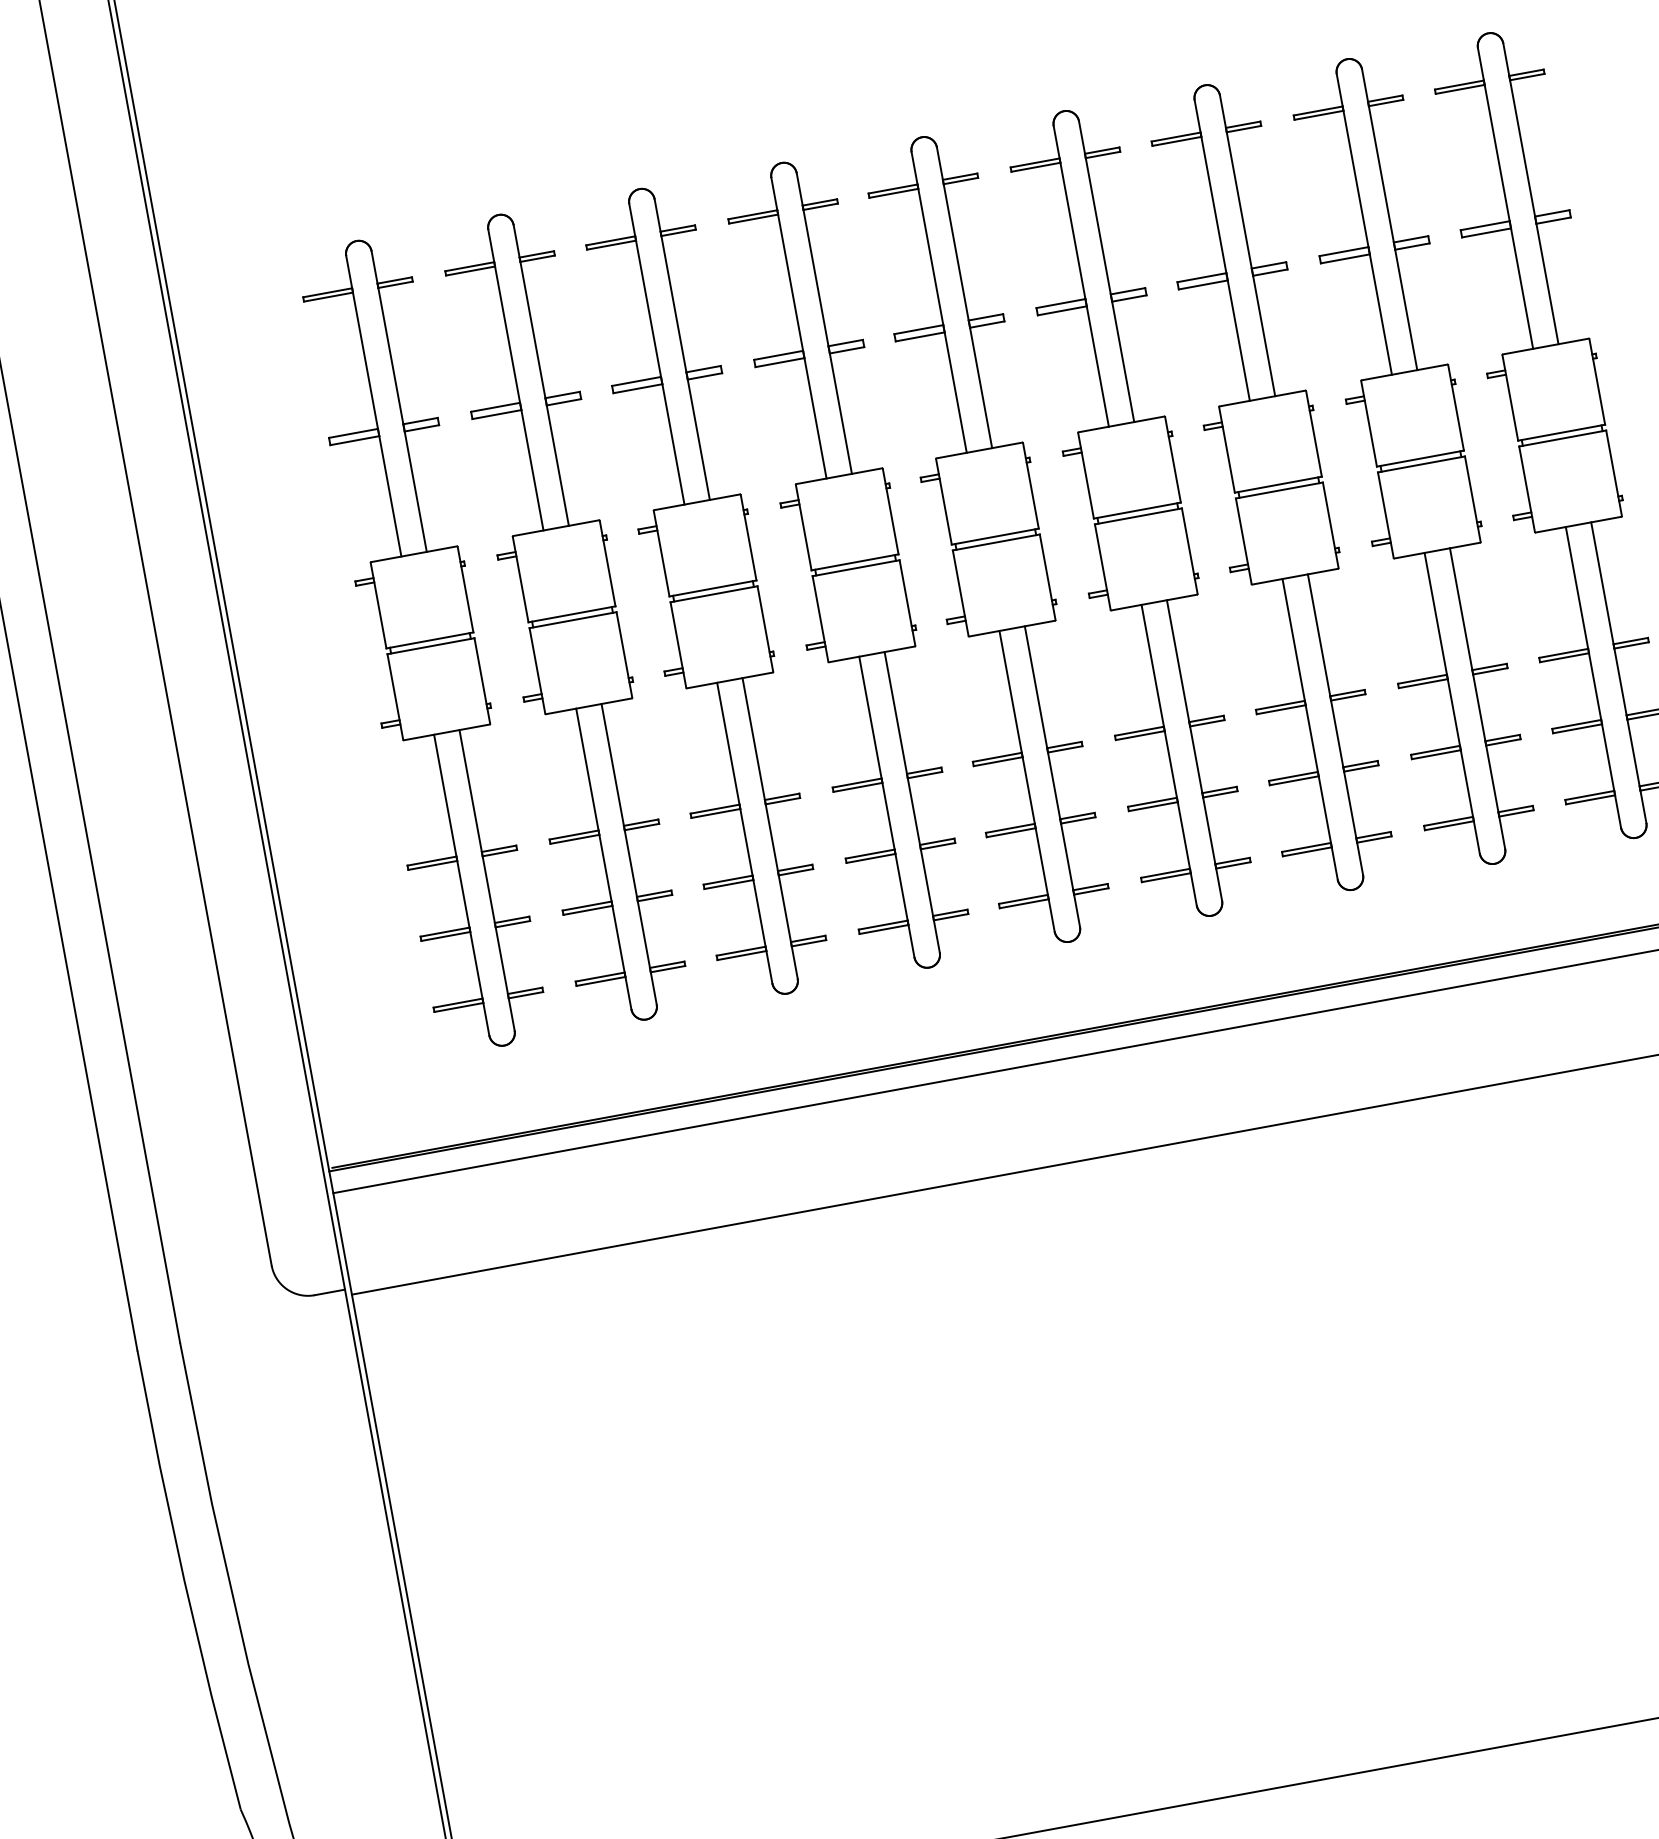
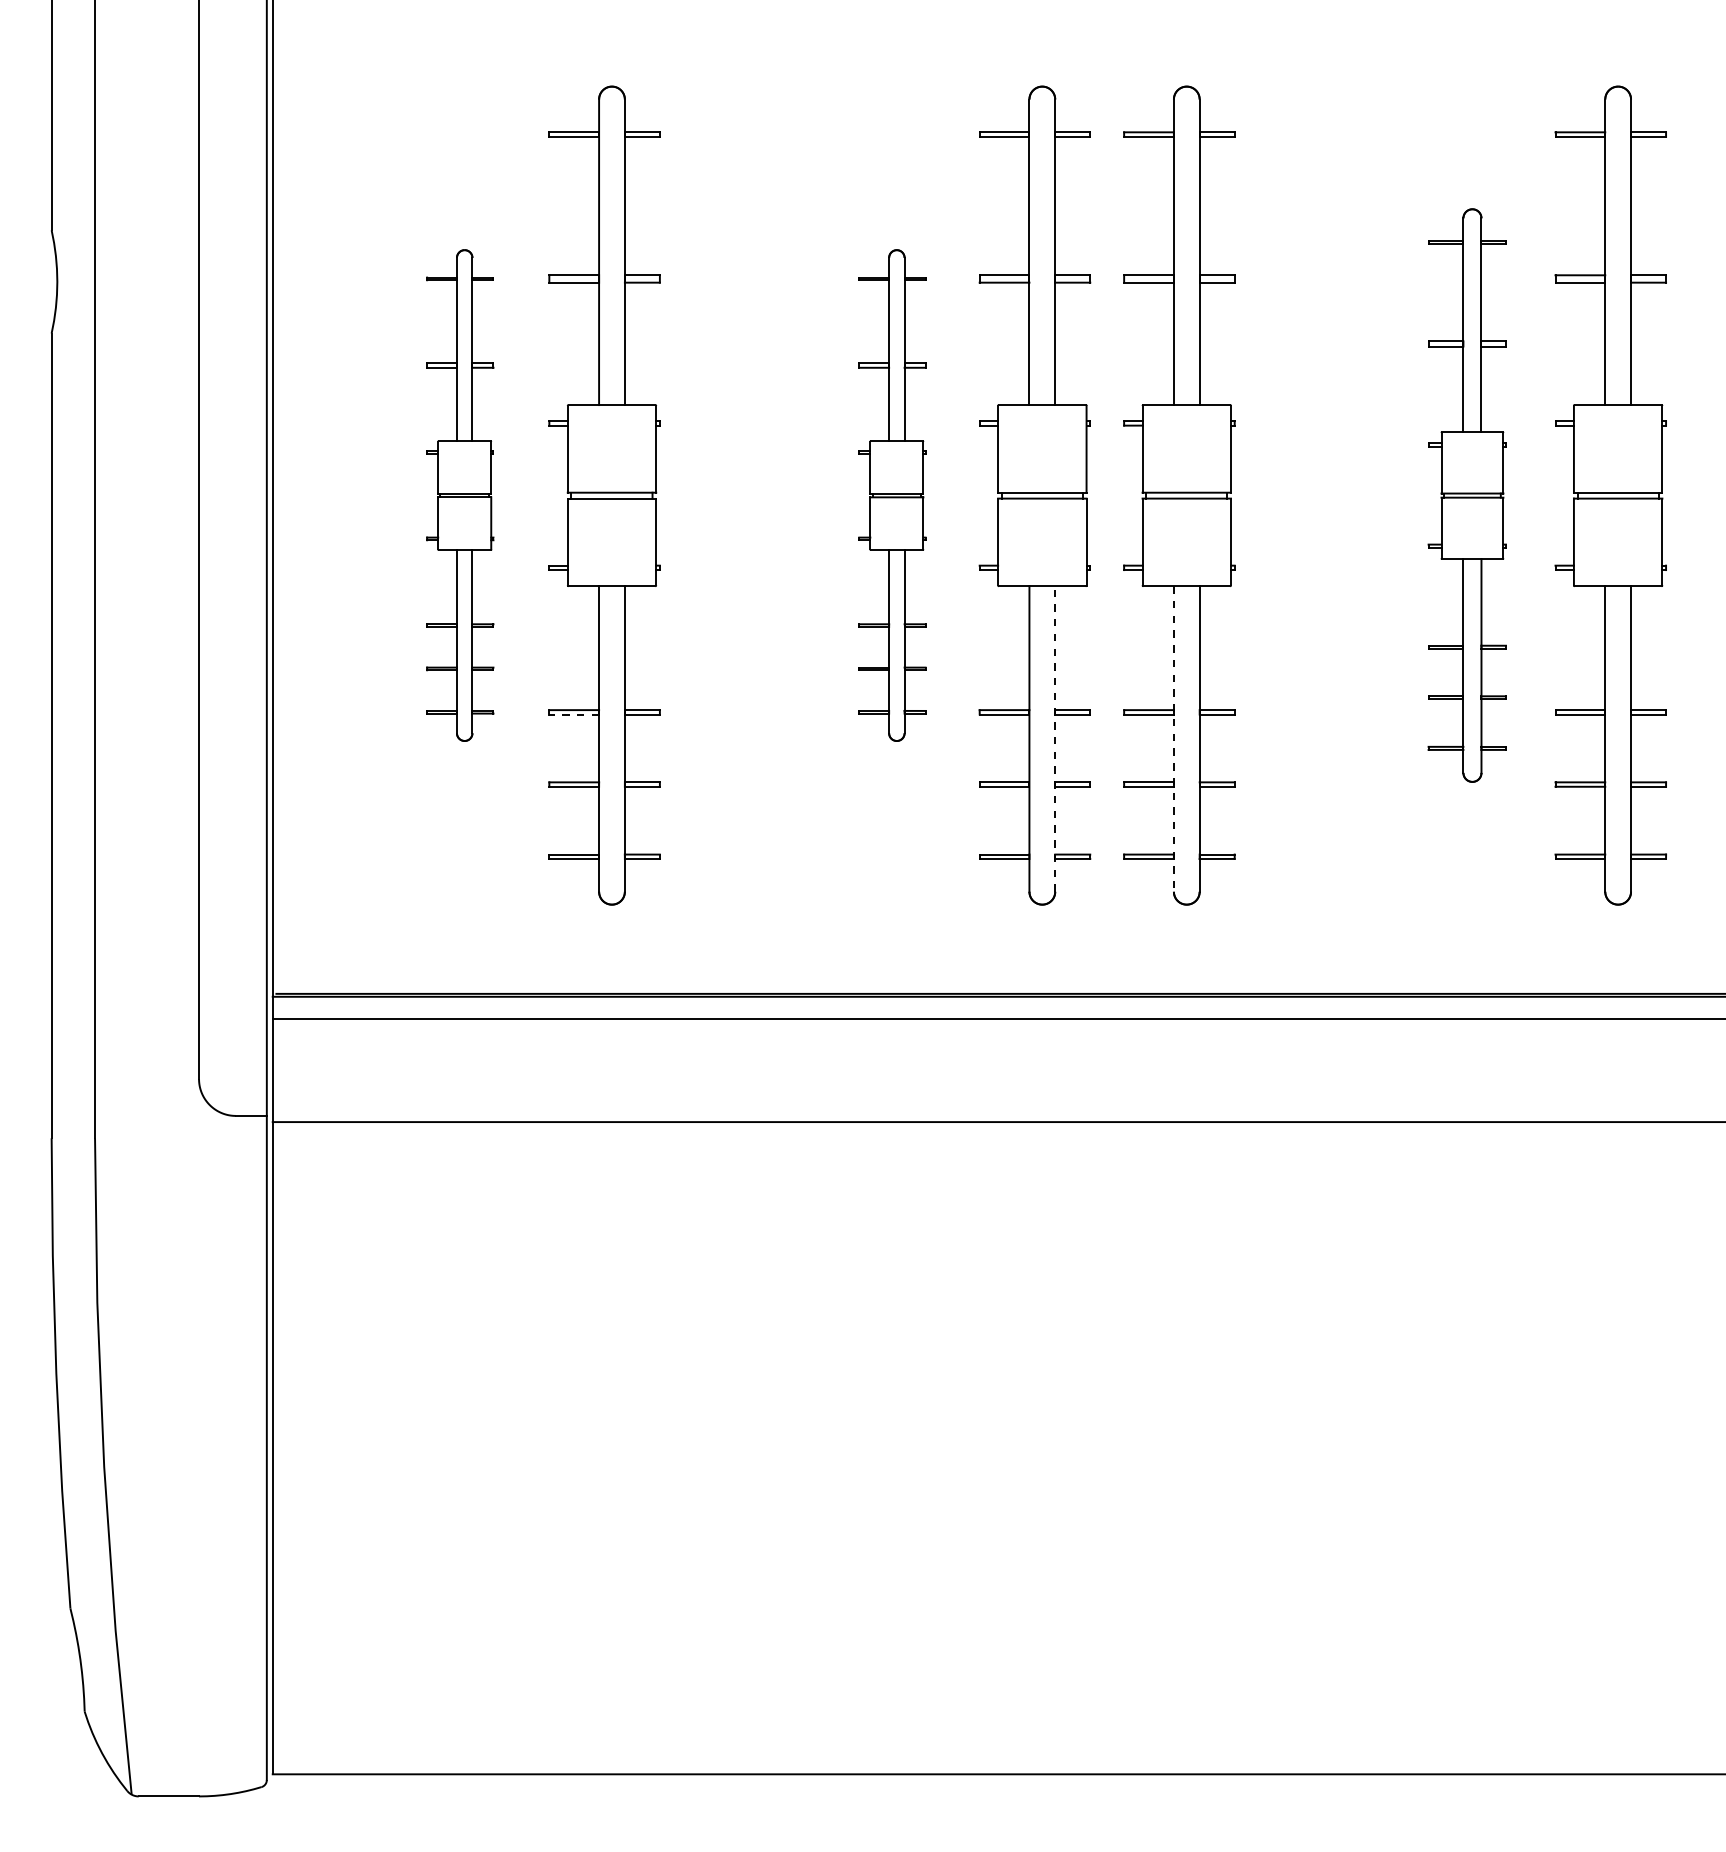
part: (1413, 462) -> (1467, 495), size x0.7
part: (1271, 488) -> (1322, 495), removed
part: (848, 566) -> (892, 495), size x0.6
part: (705, 592) -> (747, 495), removed
part: (423, 644) -> (460, 495), size x0.6
line: (1168, 755) -> (1173, 739), solid -> dashed
line: (1052, 777) -> (1055, 739), solid -> dashed
line: (575, 839) -> (574, 714), solid -> dashed

